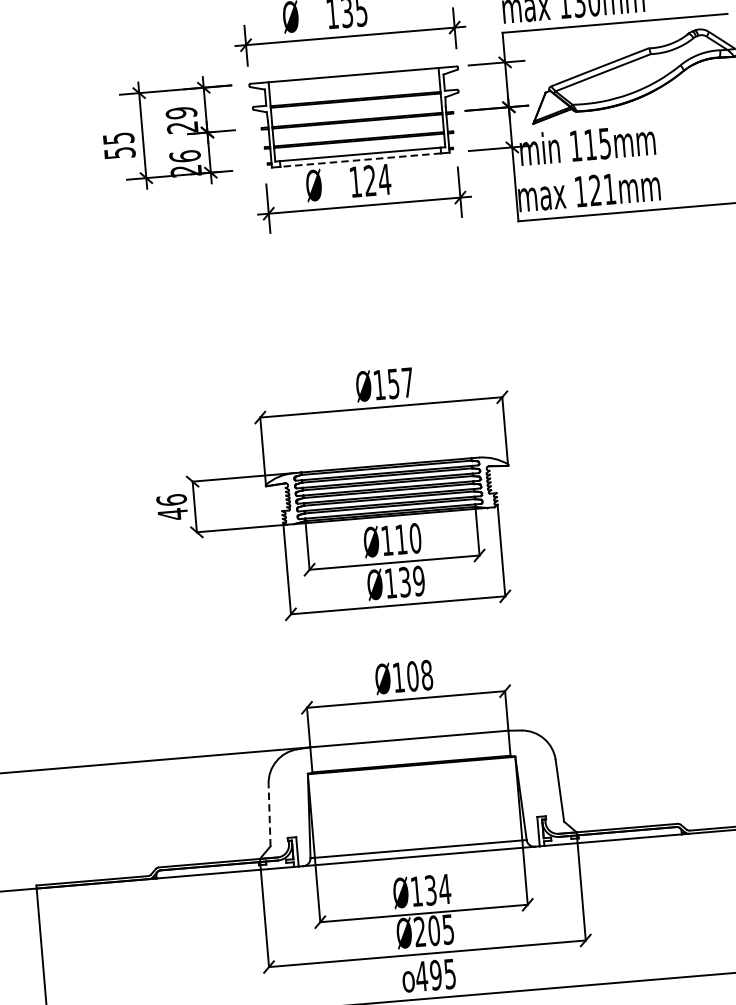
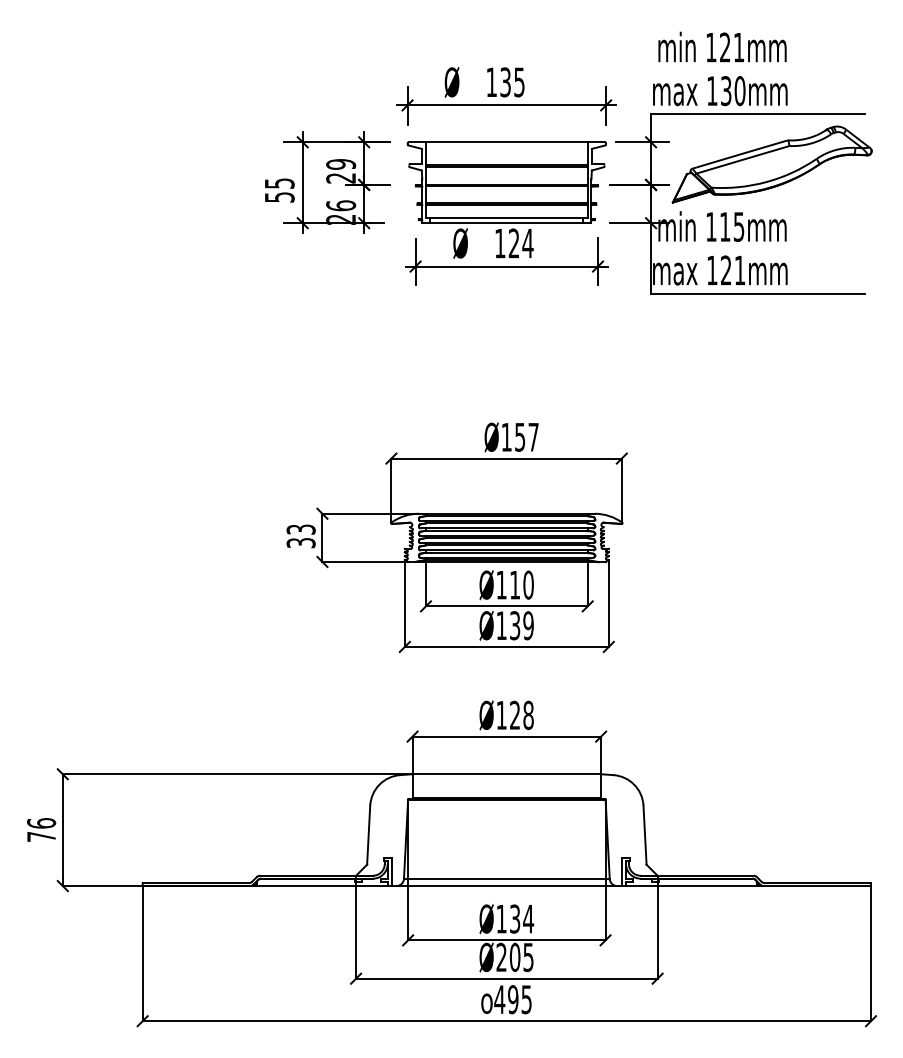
line: (360, 160) -> (506, 223), dashed -> solid
text: (171, 507) -> (300, 536), 46 -> 33
text: (412, 675) -> (514, 714), Ø108 -> Ø128
line: (269, 815) -> (368, 835), dashed -> solid

